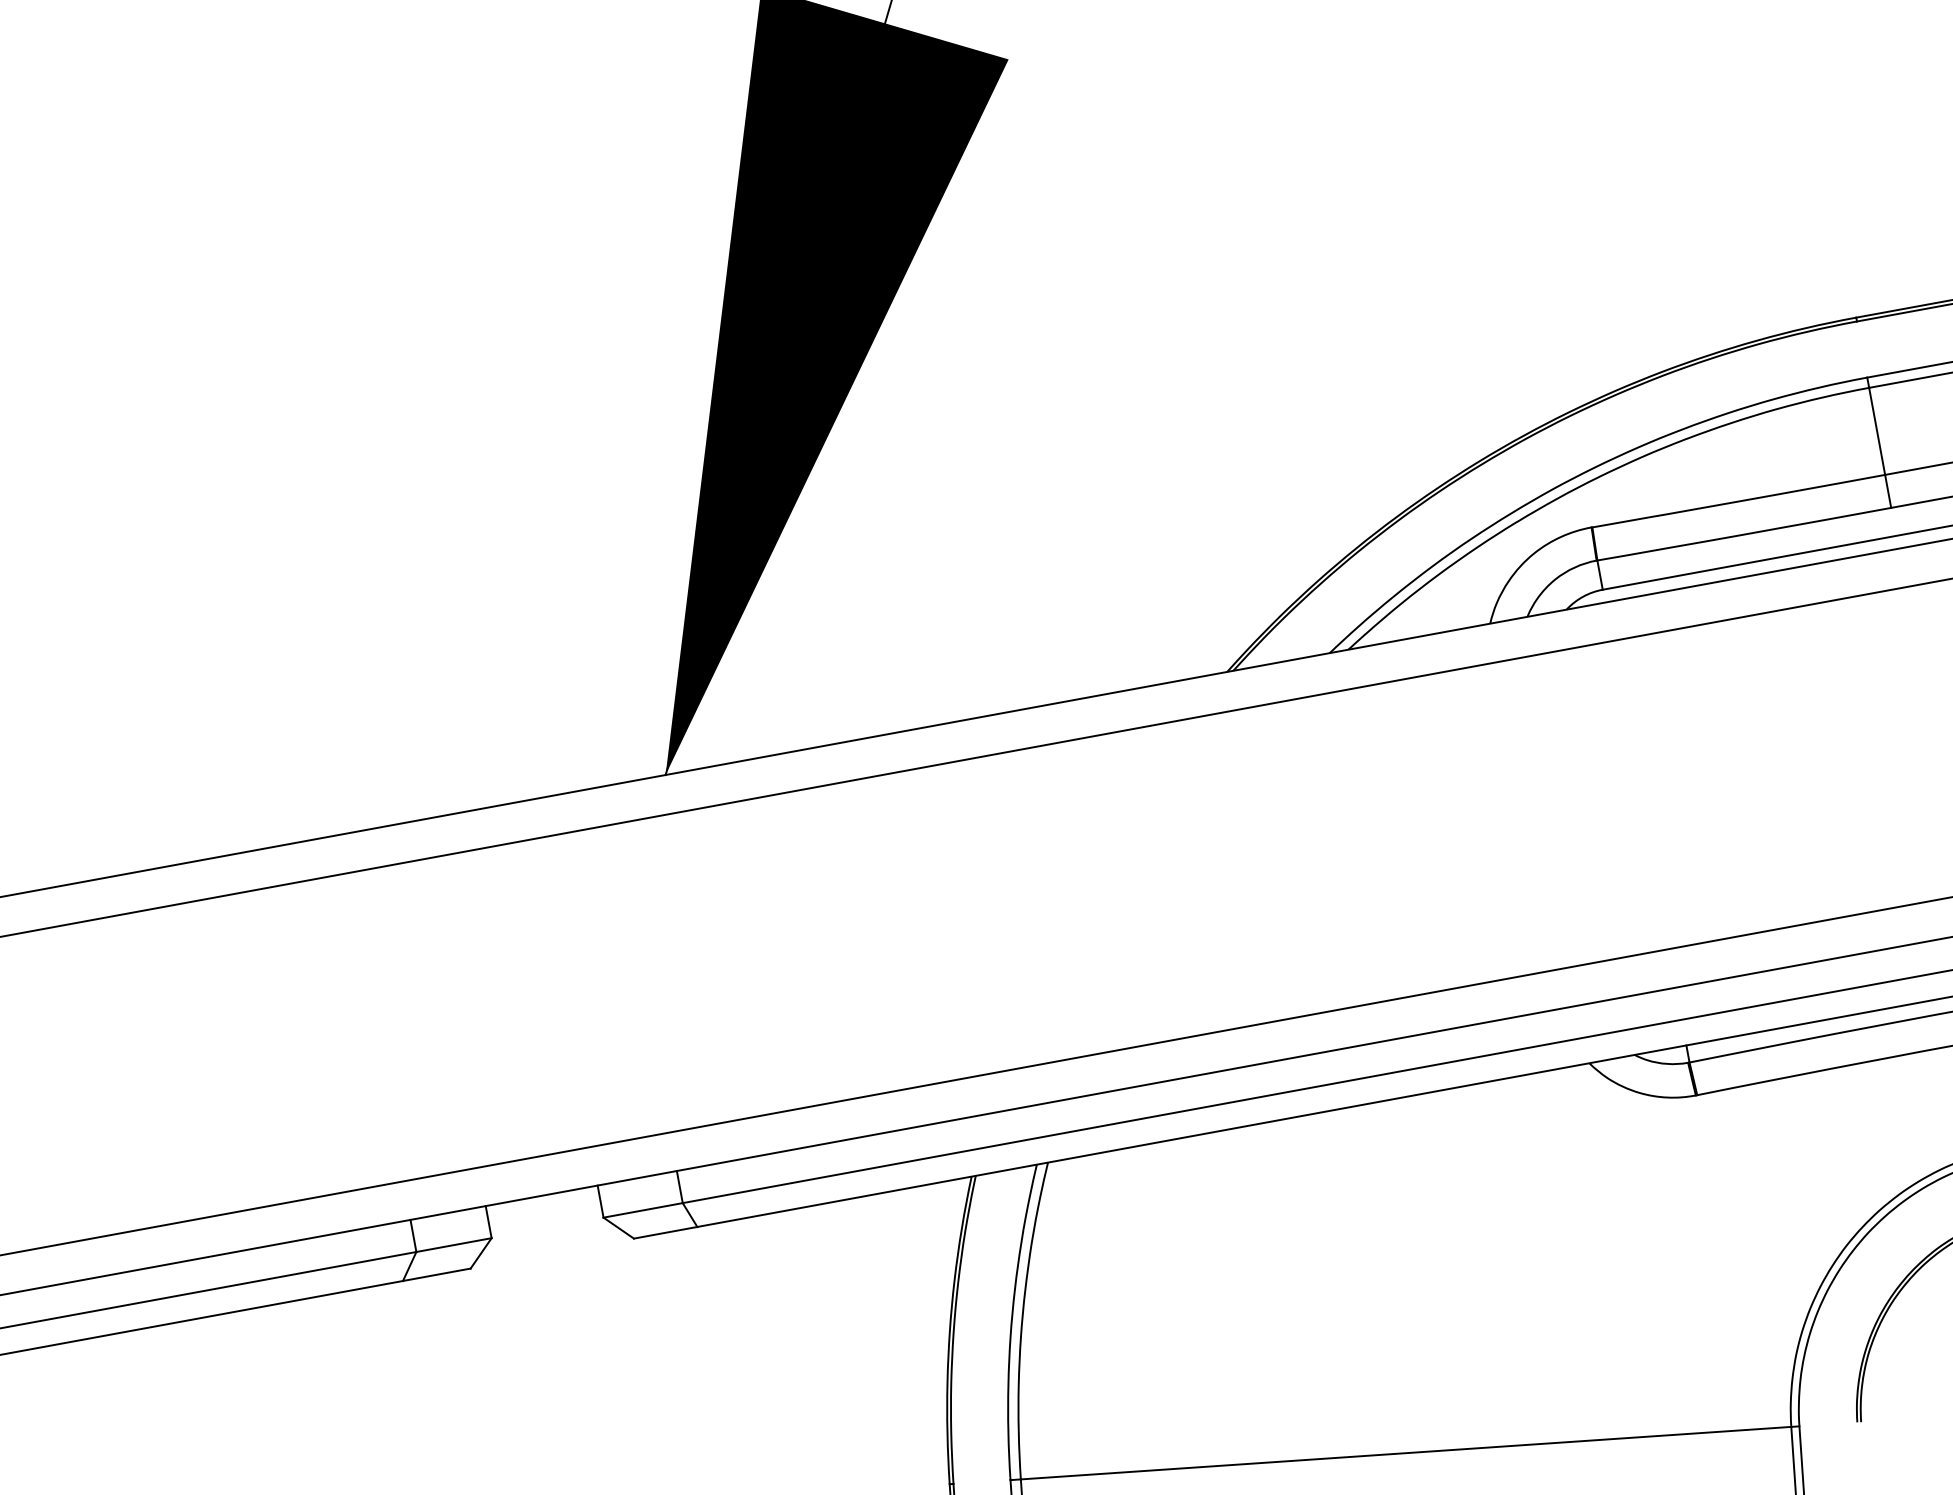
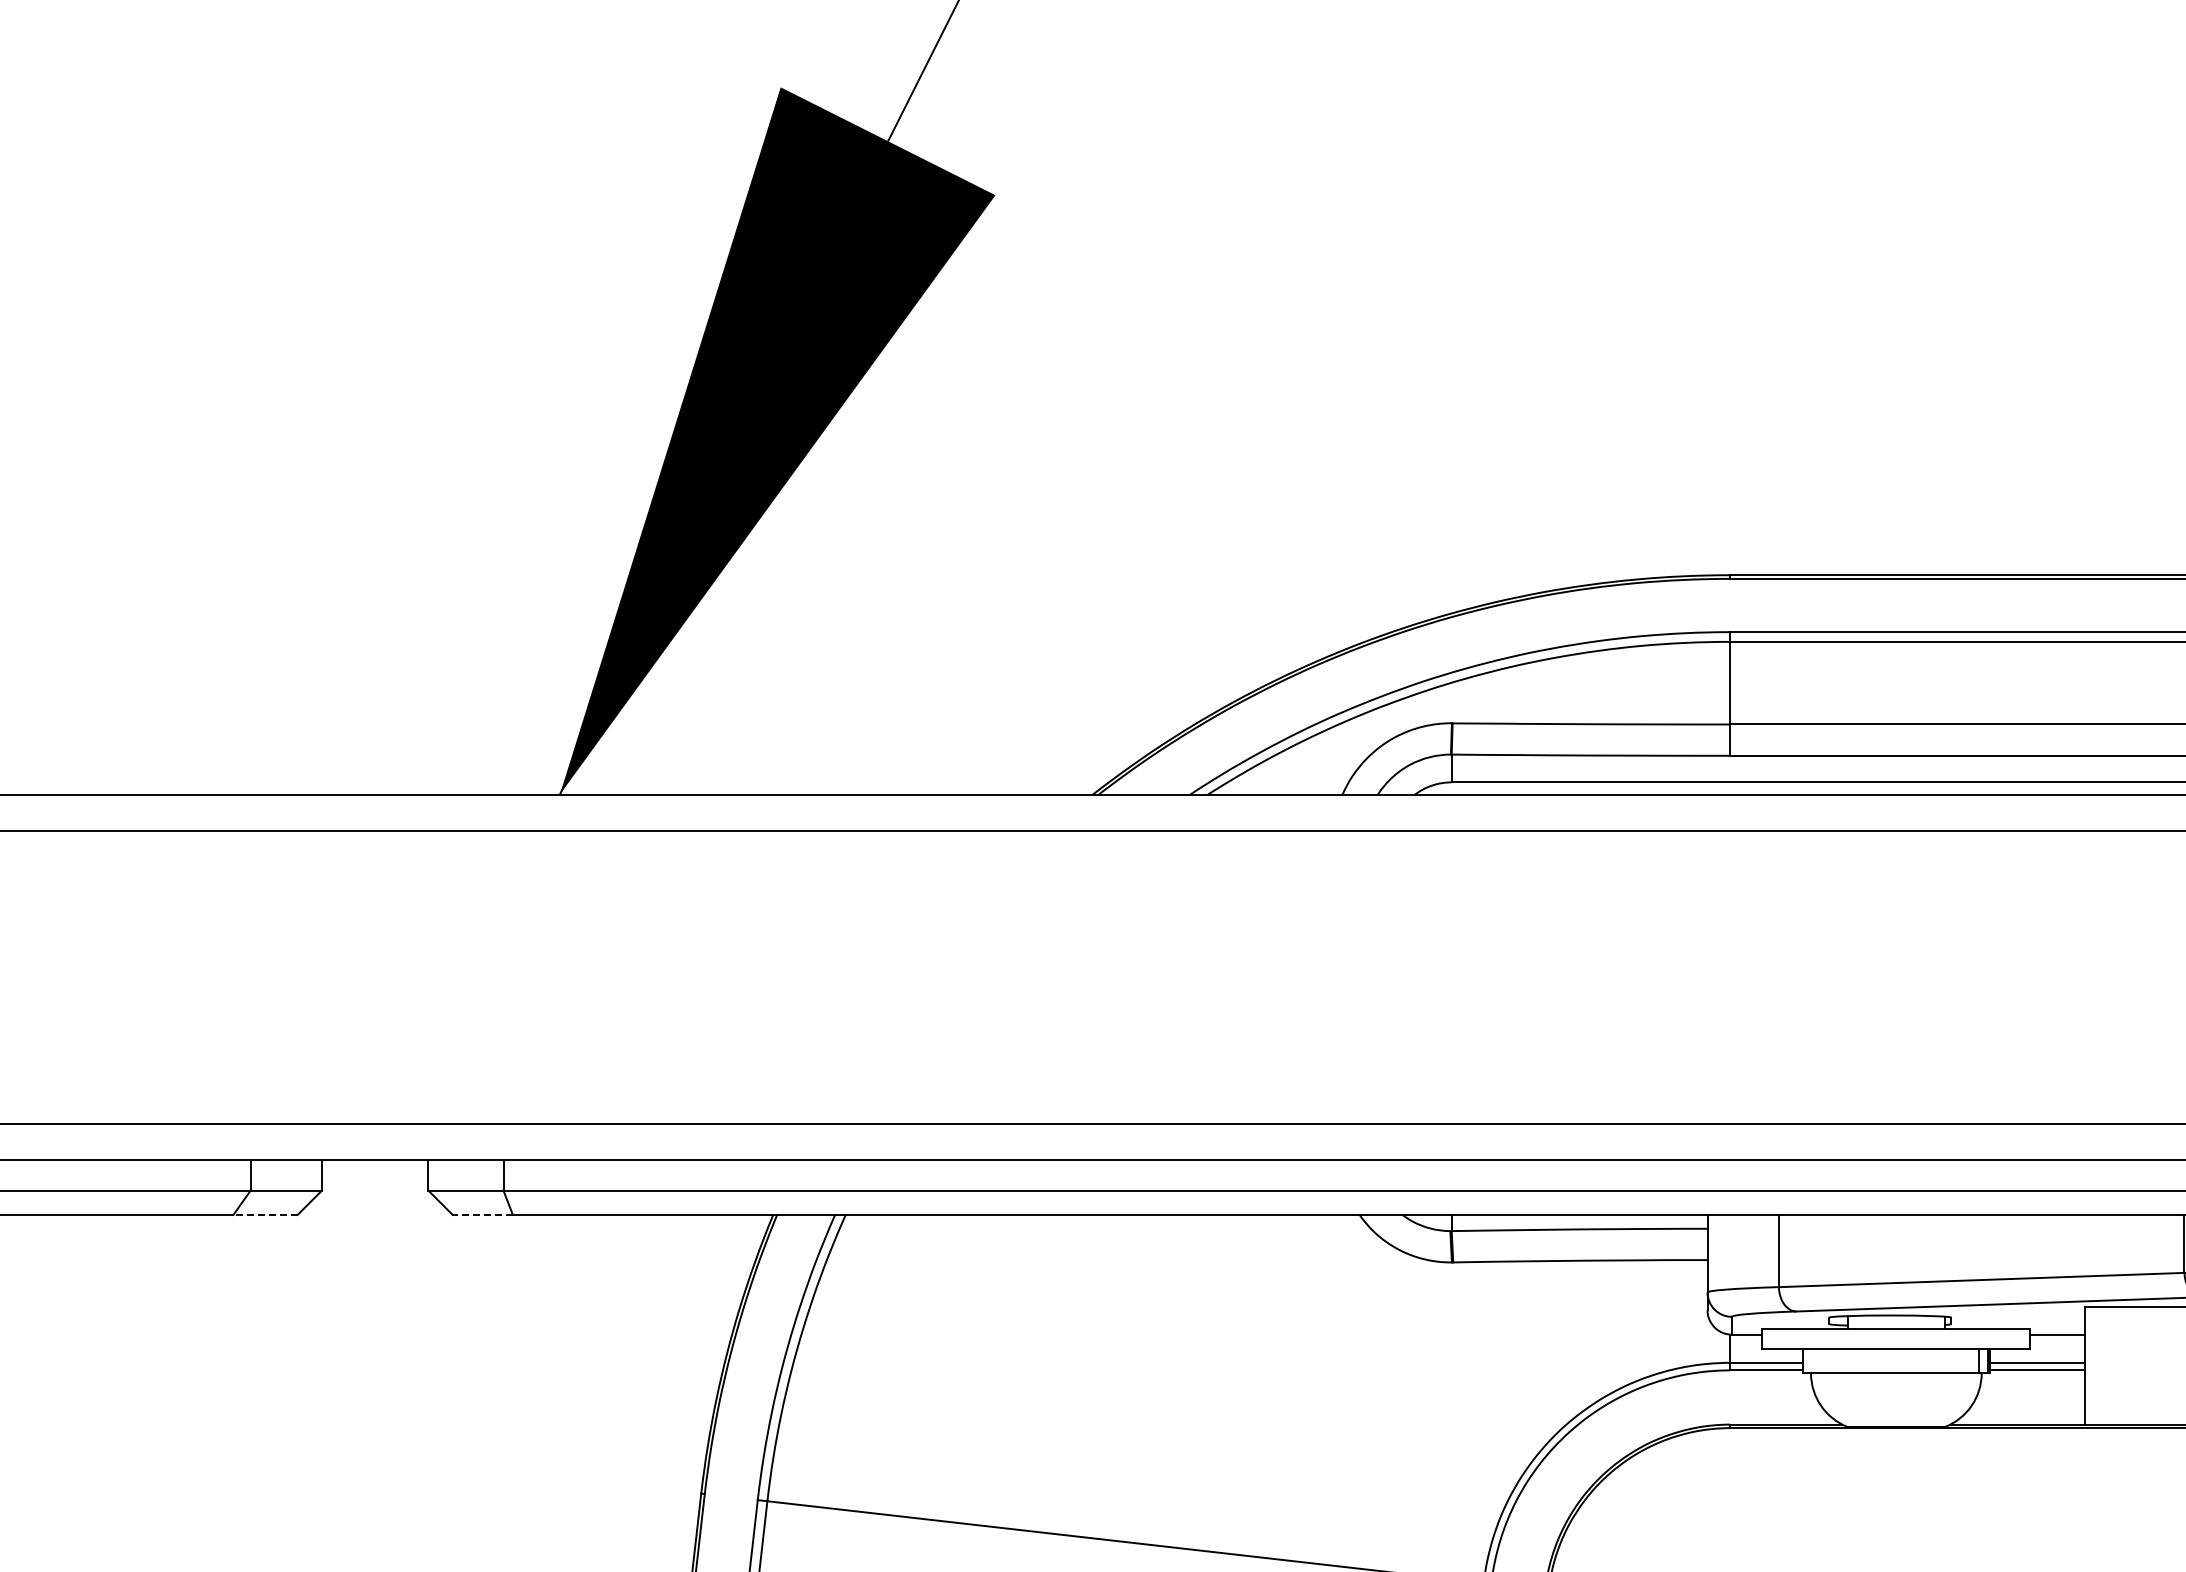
line: (665, 1232) -> (482, 1214), solid -> dashed
line: (436, 1274) -> (265, 1214), solid -> dashed

